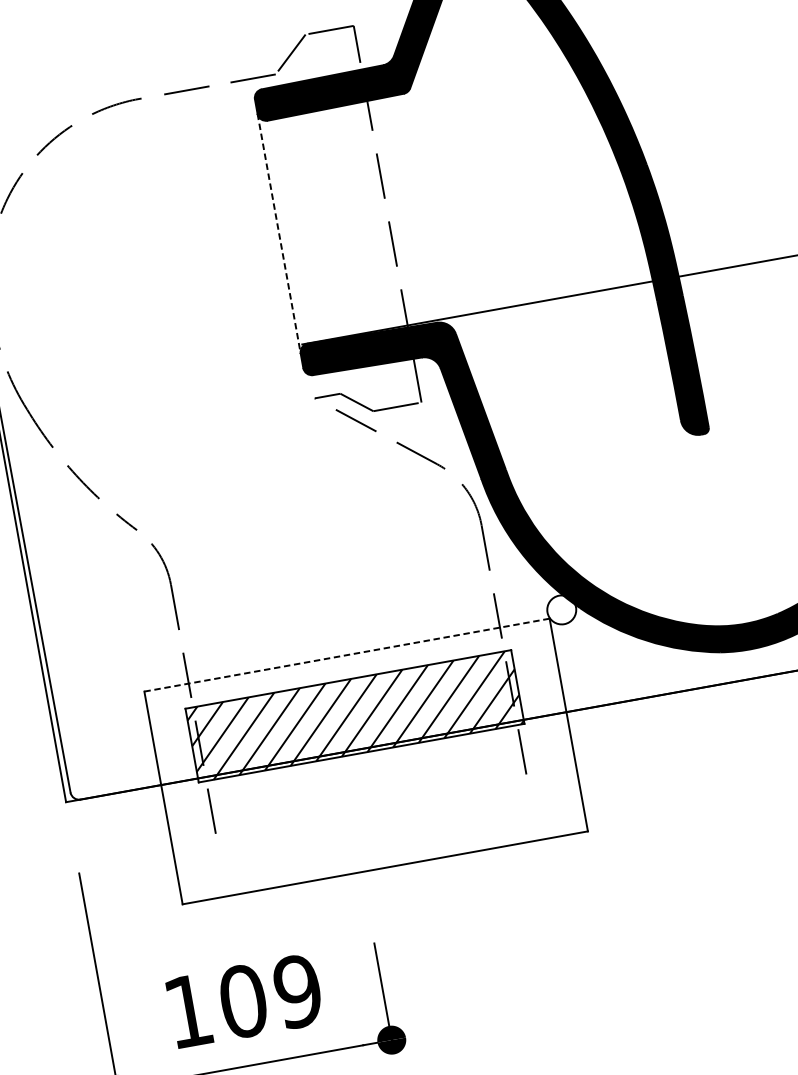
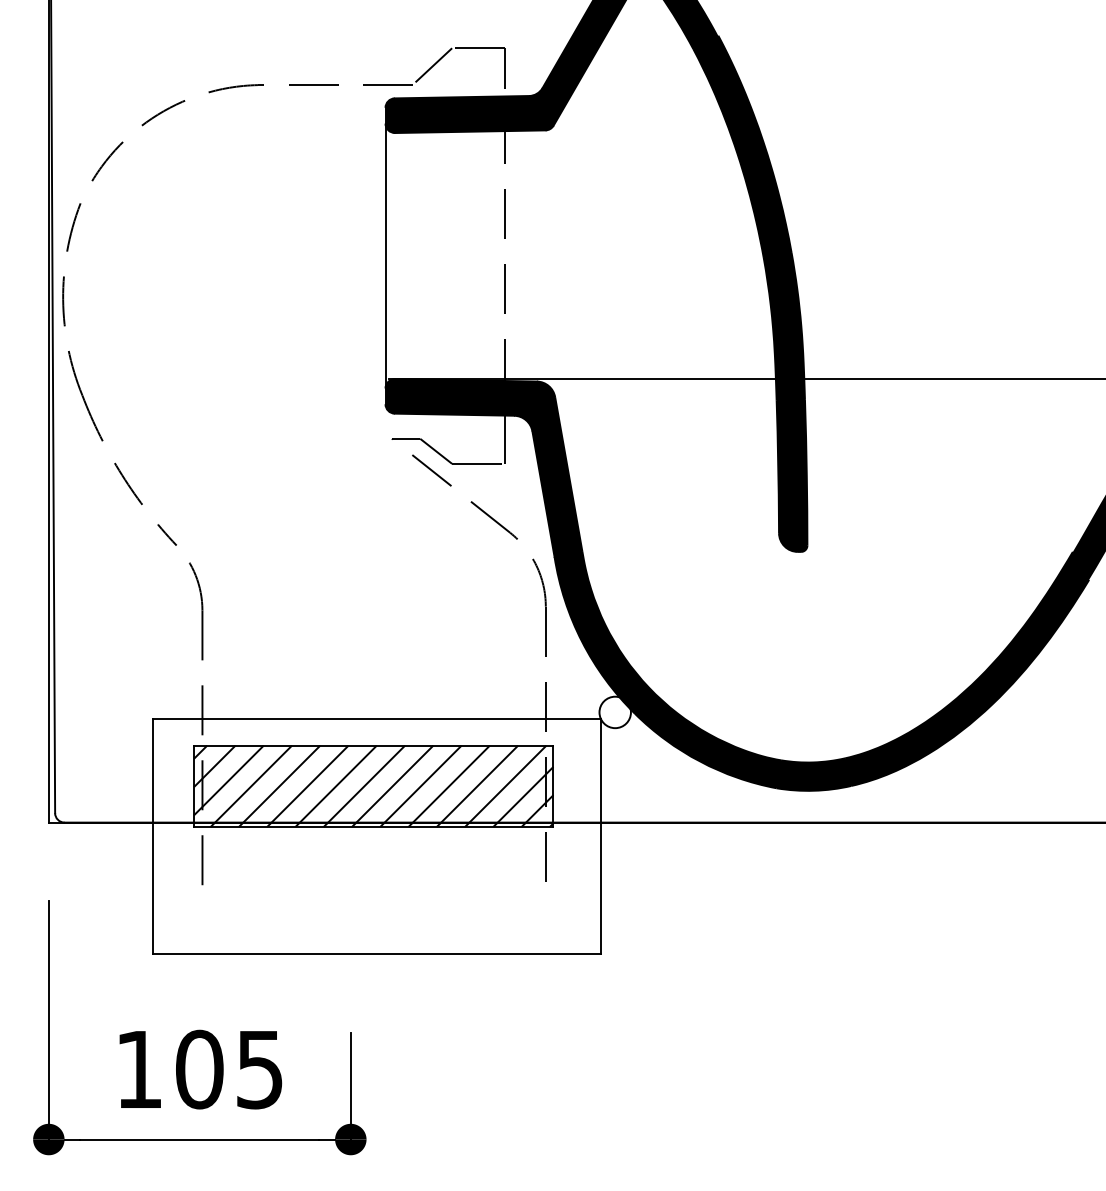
line: (279, 234) -> (385, 256), dashed -> solid
line: (347, 655) -> (377, 719), dashed -> solid
text: (297, 991) -> (259, 1069), 109 -> 105

